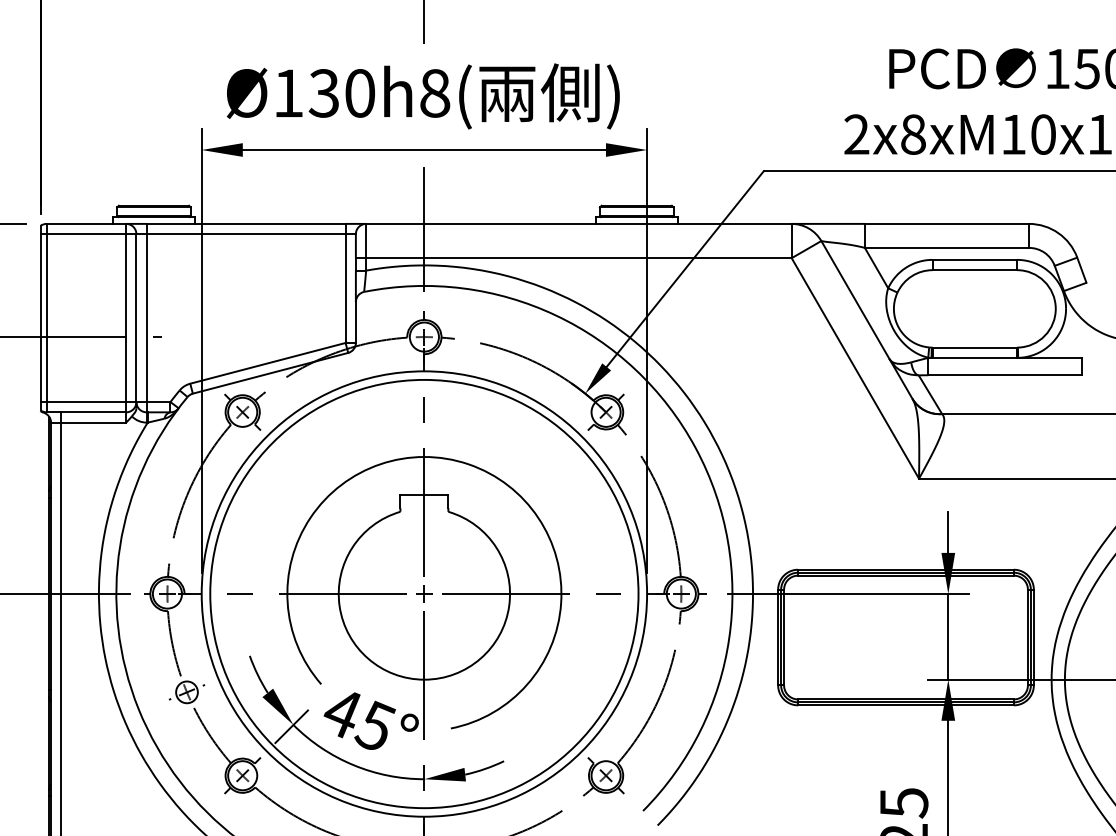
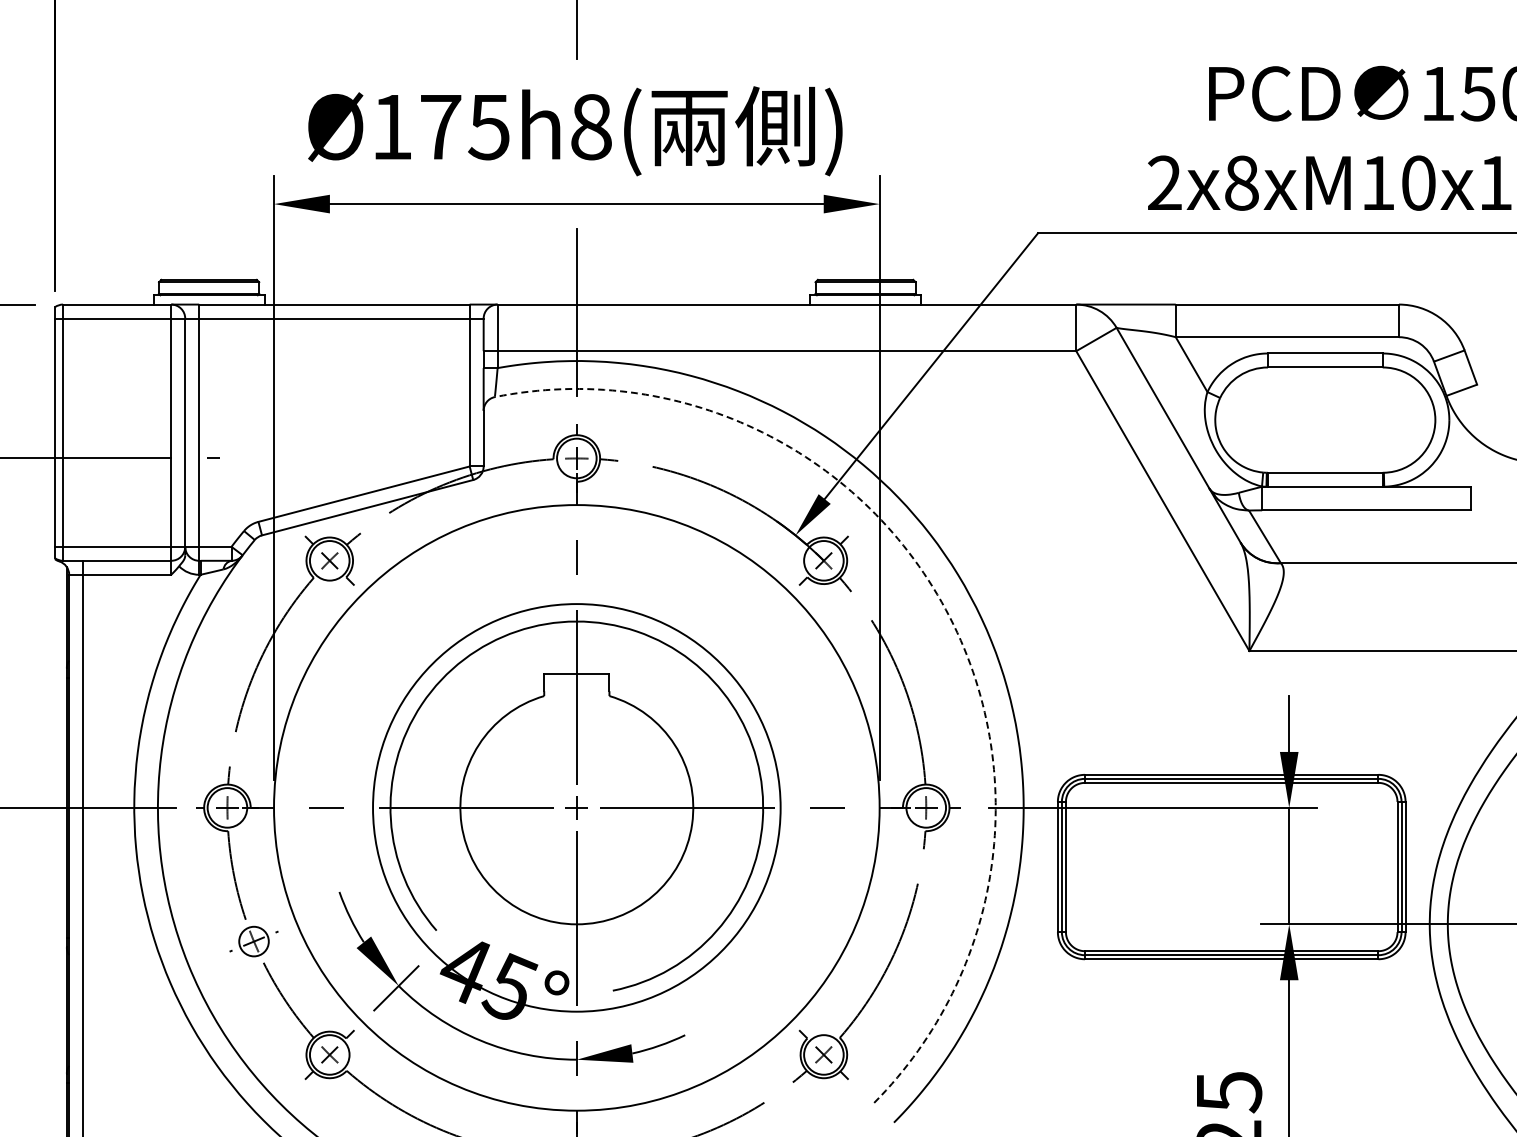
text: (341, 93) -> (464, 127), Ø130h8( -> Ø175h8(
arc: (695, 448) -> (945, 609), solid -> dashed
circle: (424, 593) -> (576, 807), size x0.7

